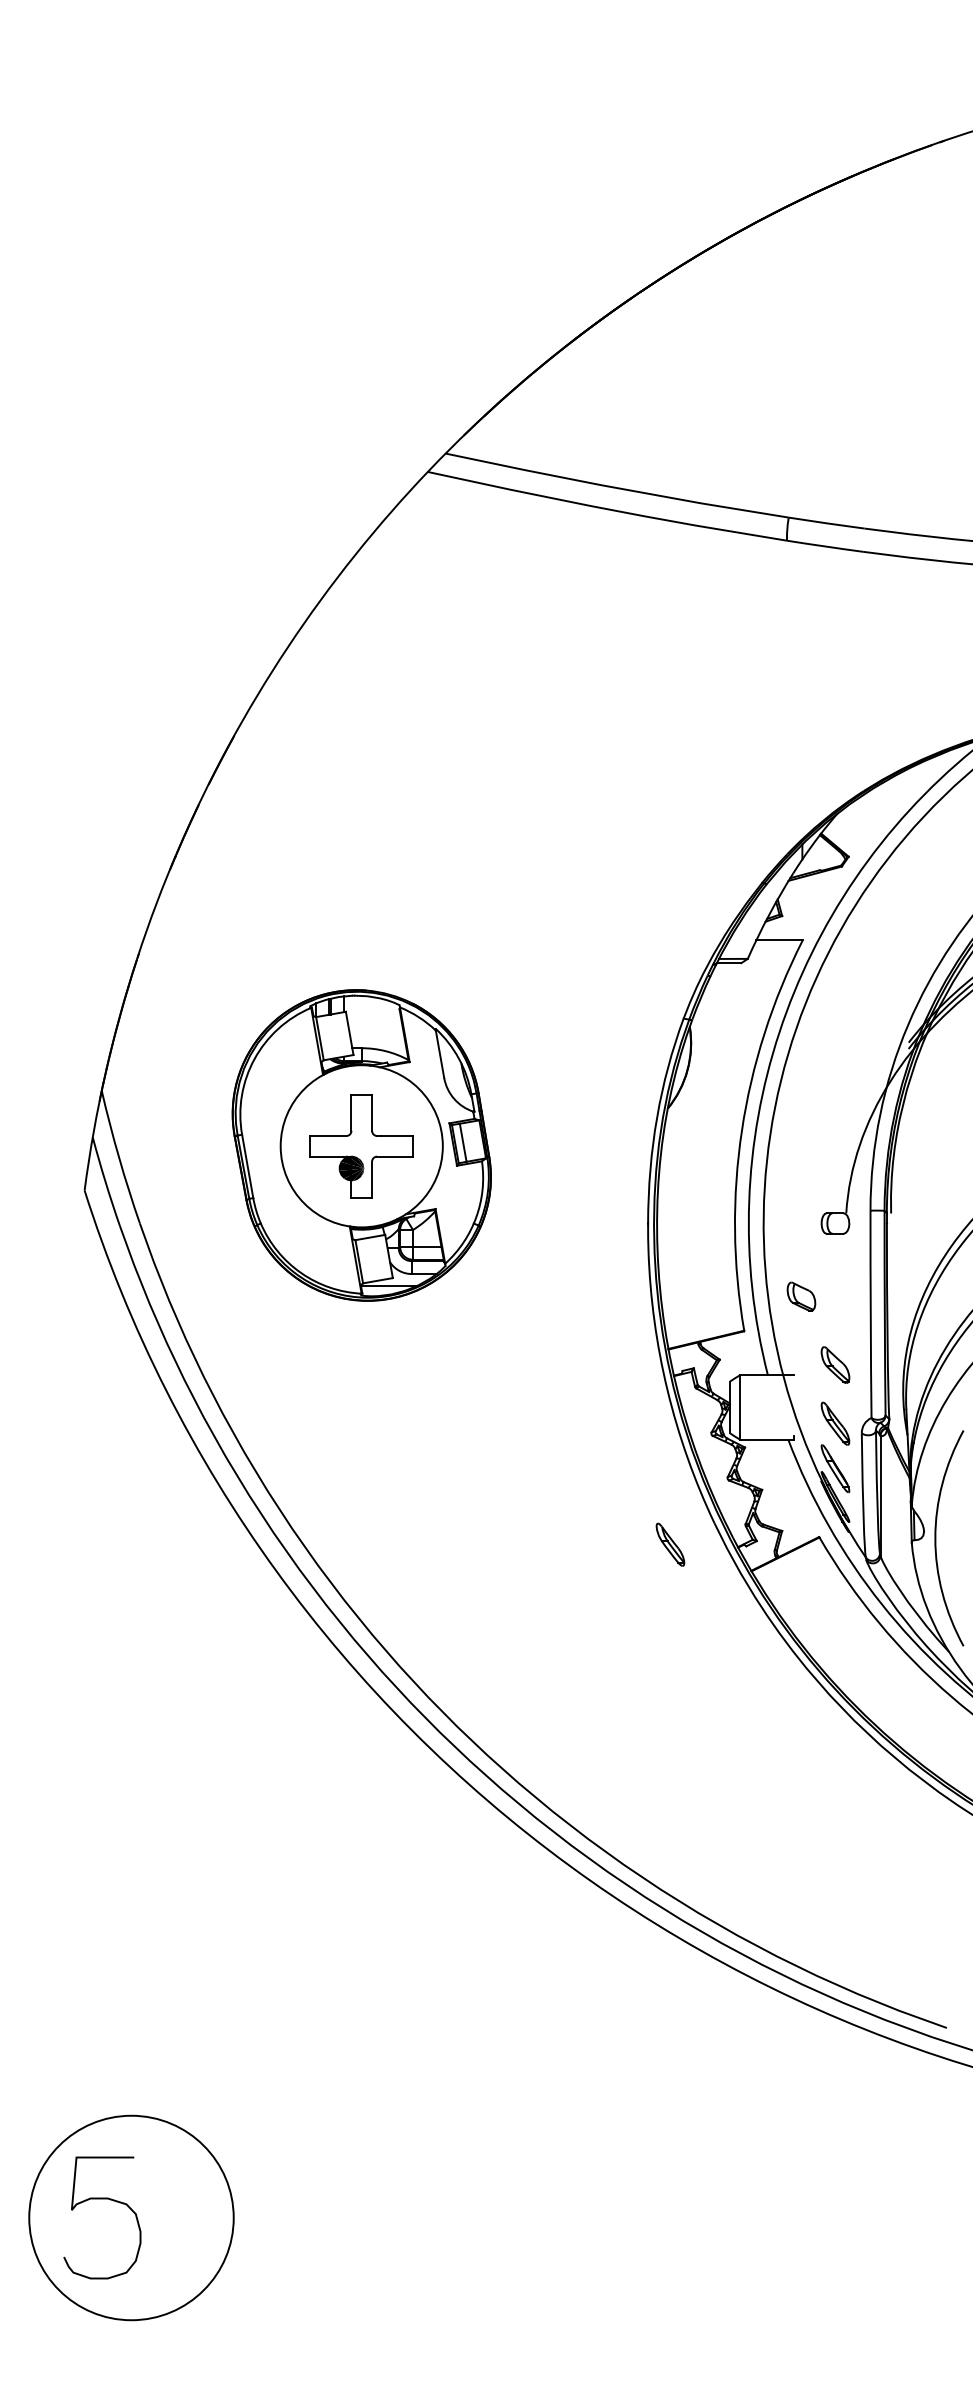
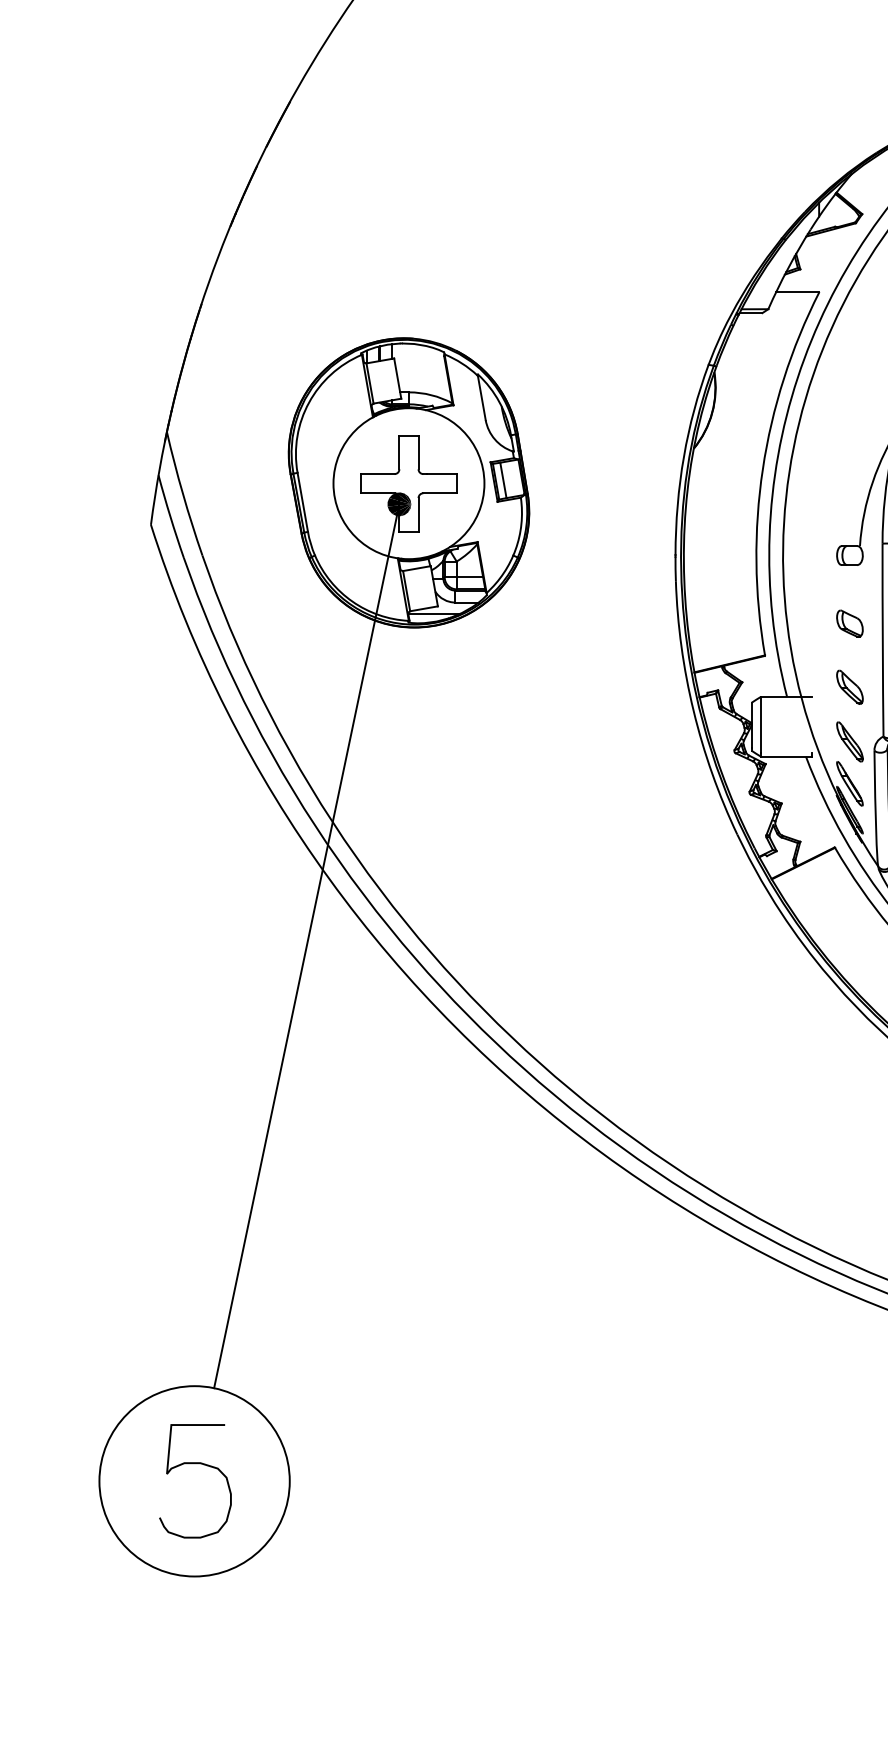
part: (801, 1296) -> (849, 623), moved
part: (670, 1544) -> (696, 854), removed
line: (251, 1642) -> (306, 945), added
curve: (102, 2199) -> (195, 1464), moved

